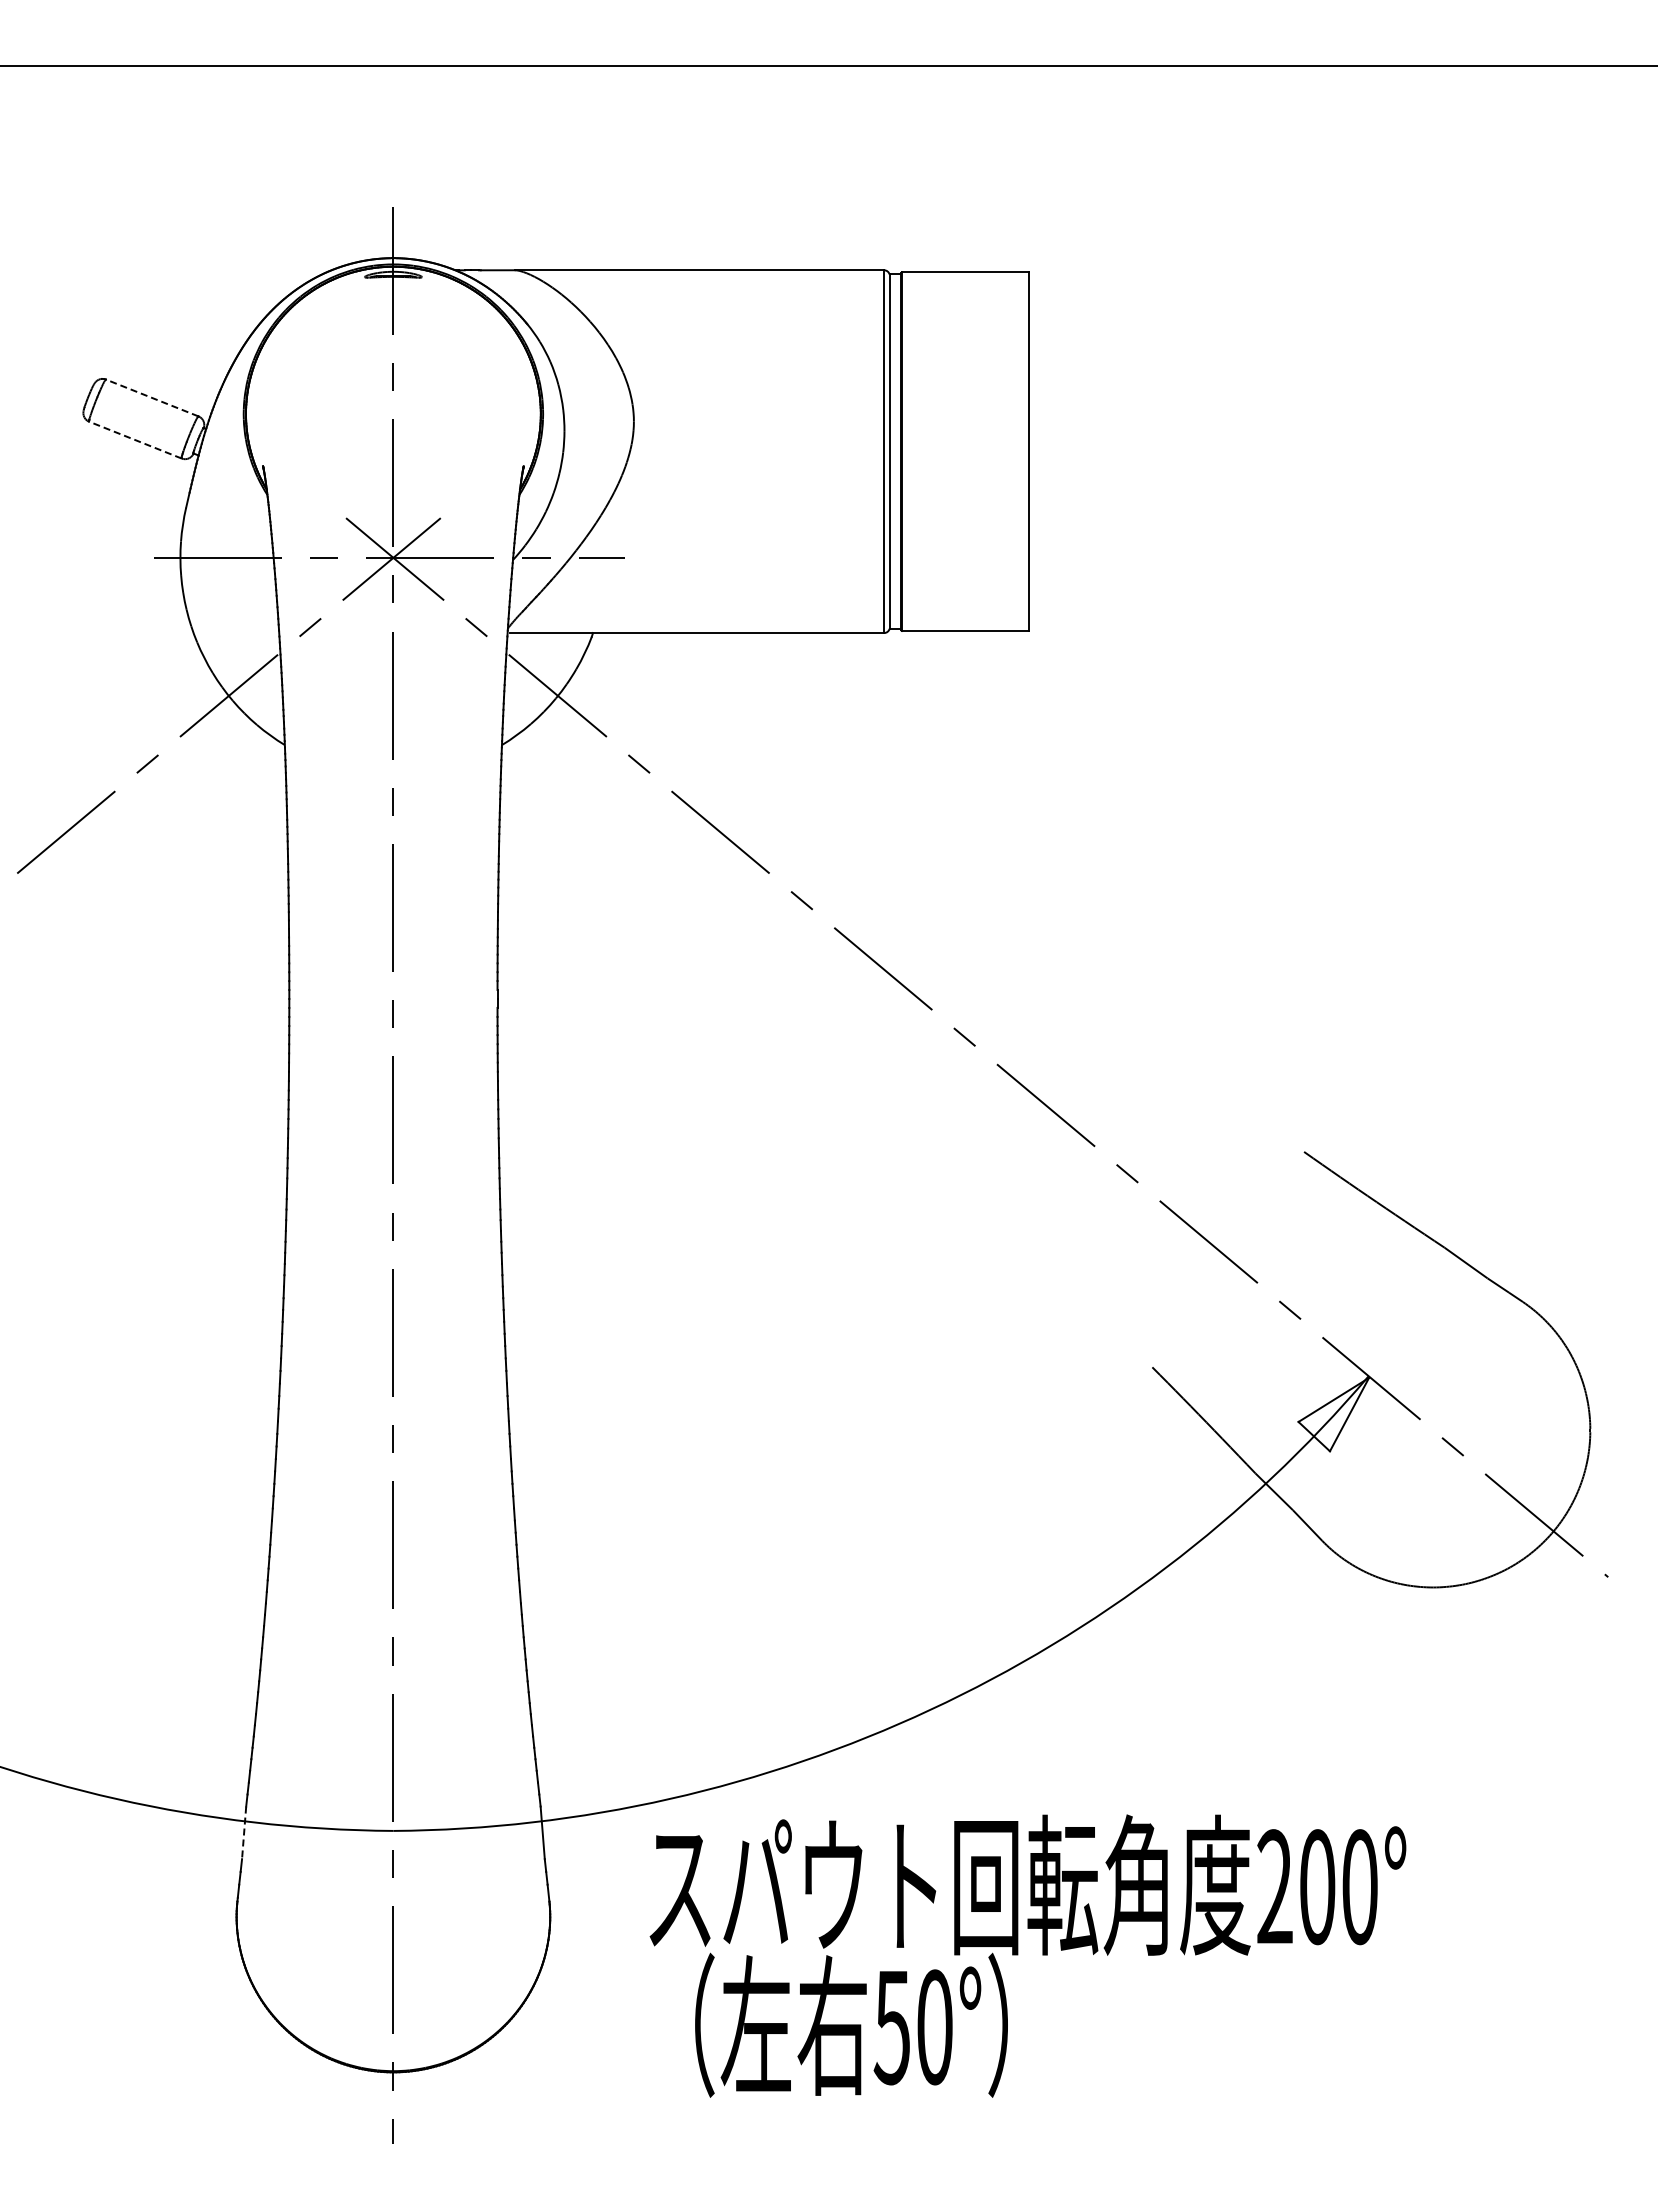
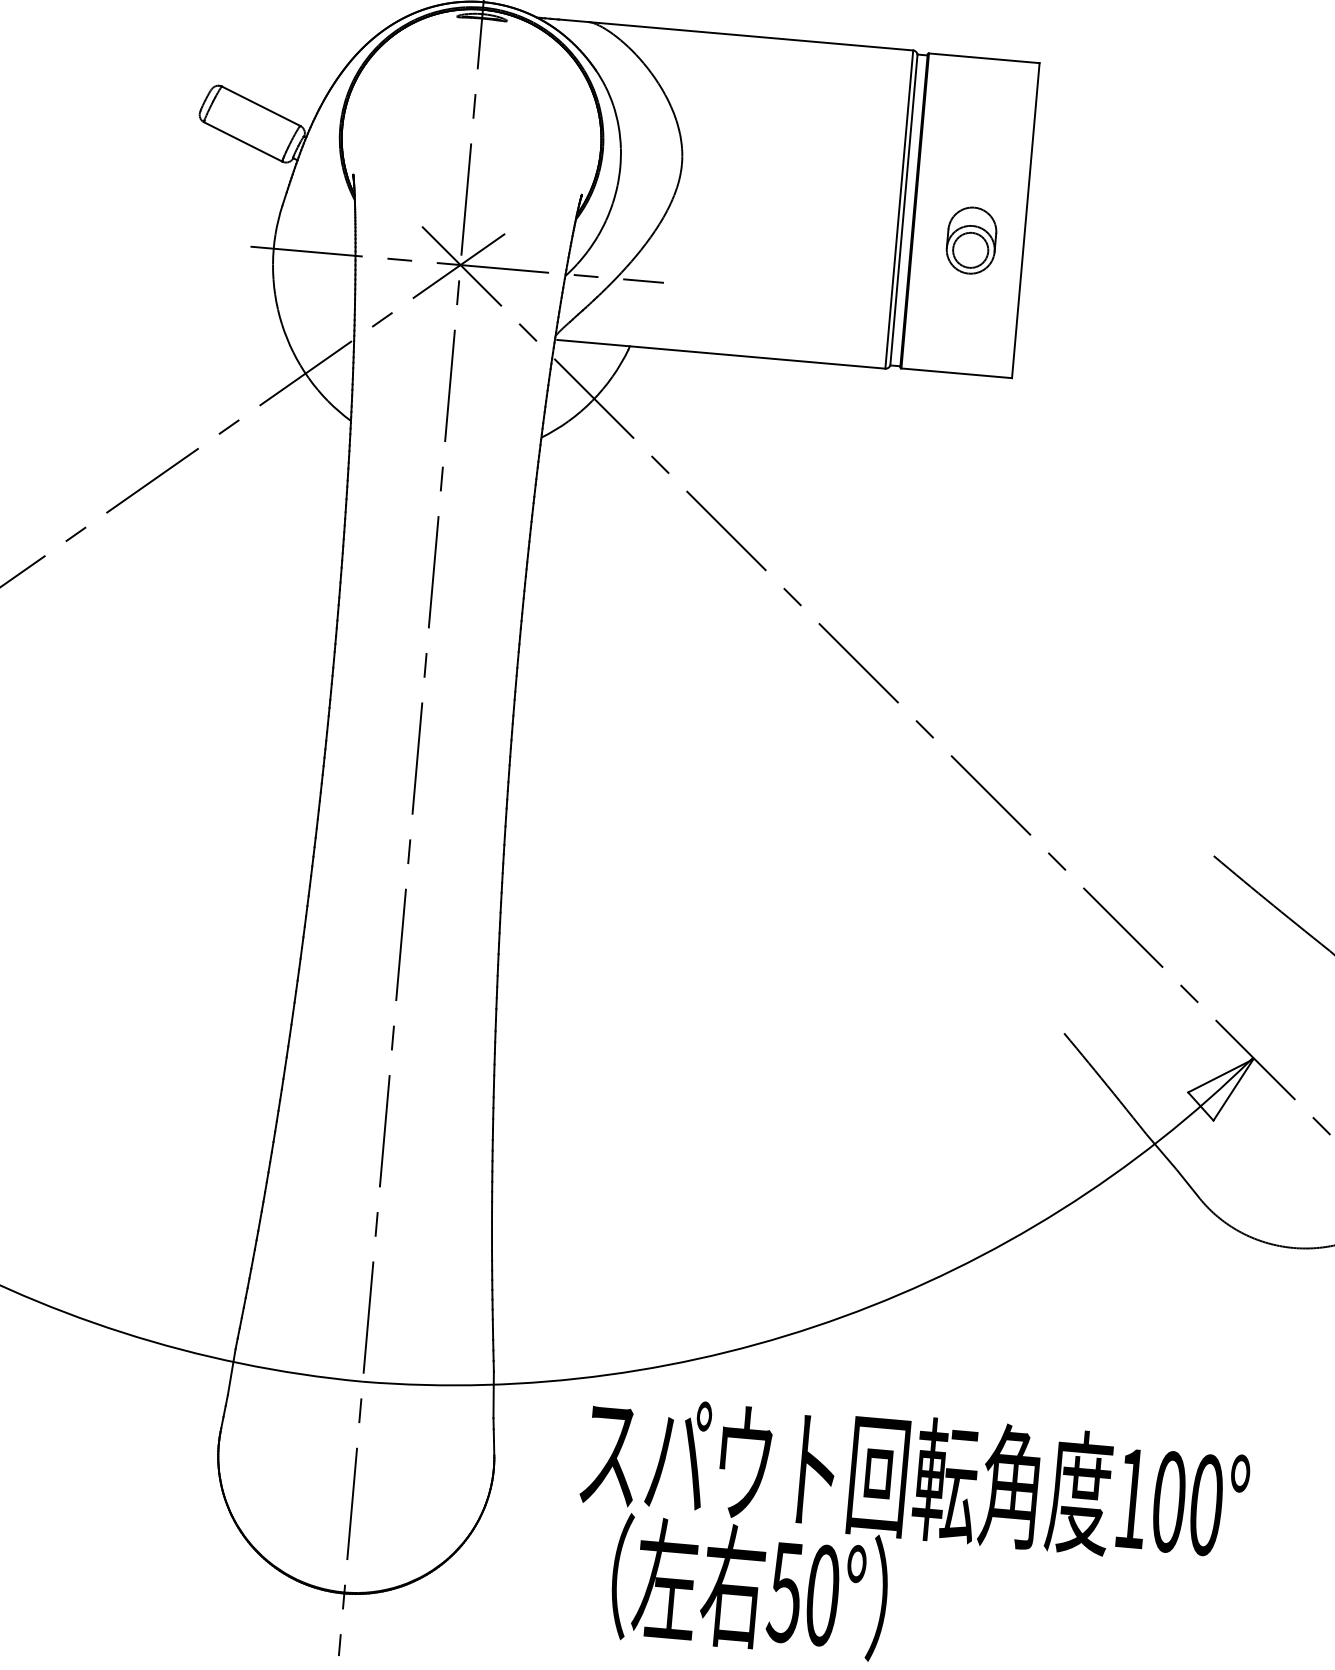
line: (152, 397) -> (261, 105), dashed -> solid
line: (135, 440) -> (243, 142), dashed -> solid
part: (969, 479) -> (971, 240), added
line: (244, 1833) -> (232, 1372), dashed -> solid
text: (1274, 1886) -> (1131, 1498), 200° -> 100°

